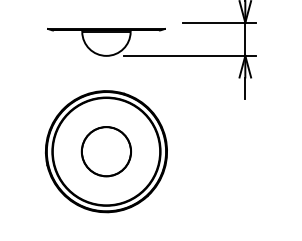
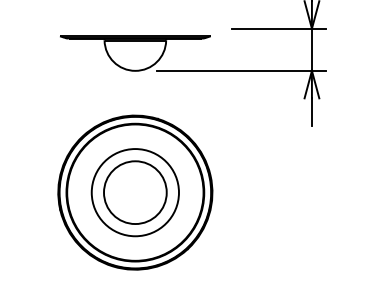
circle: (106, 151) -> (135, 192), size x1.4

